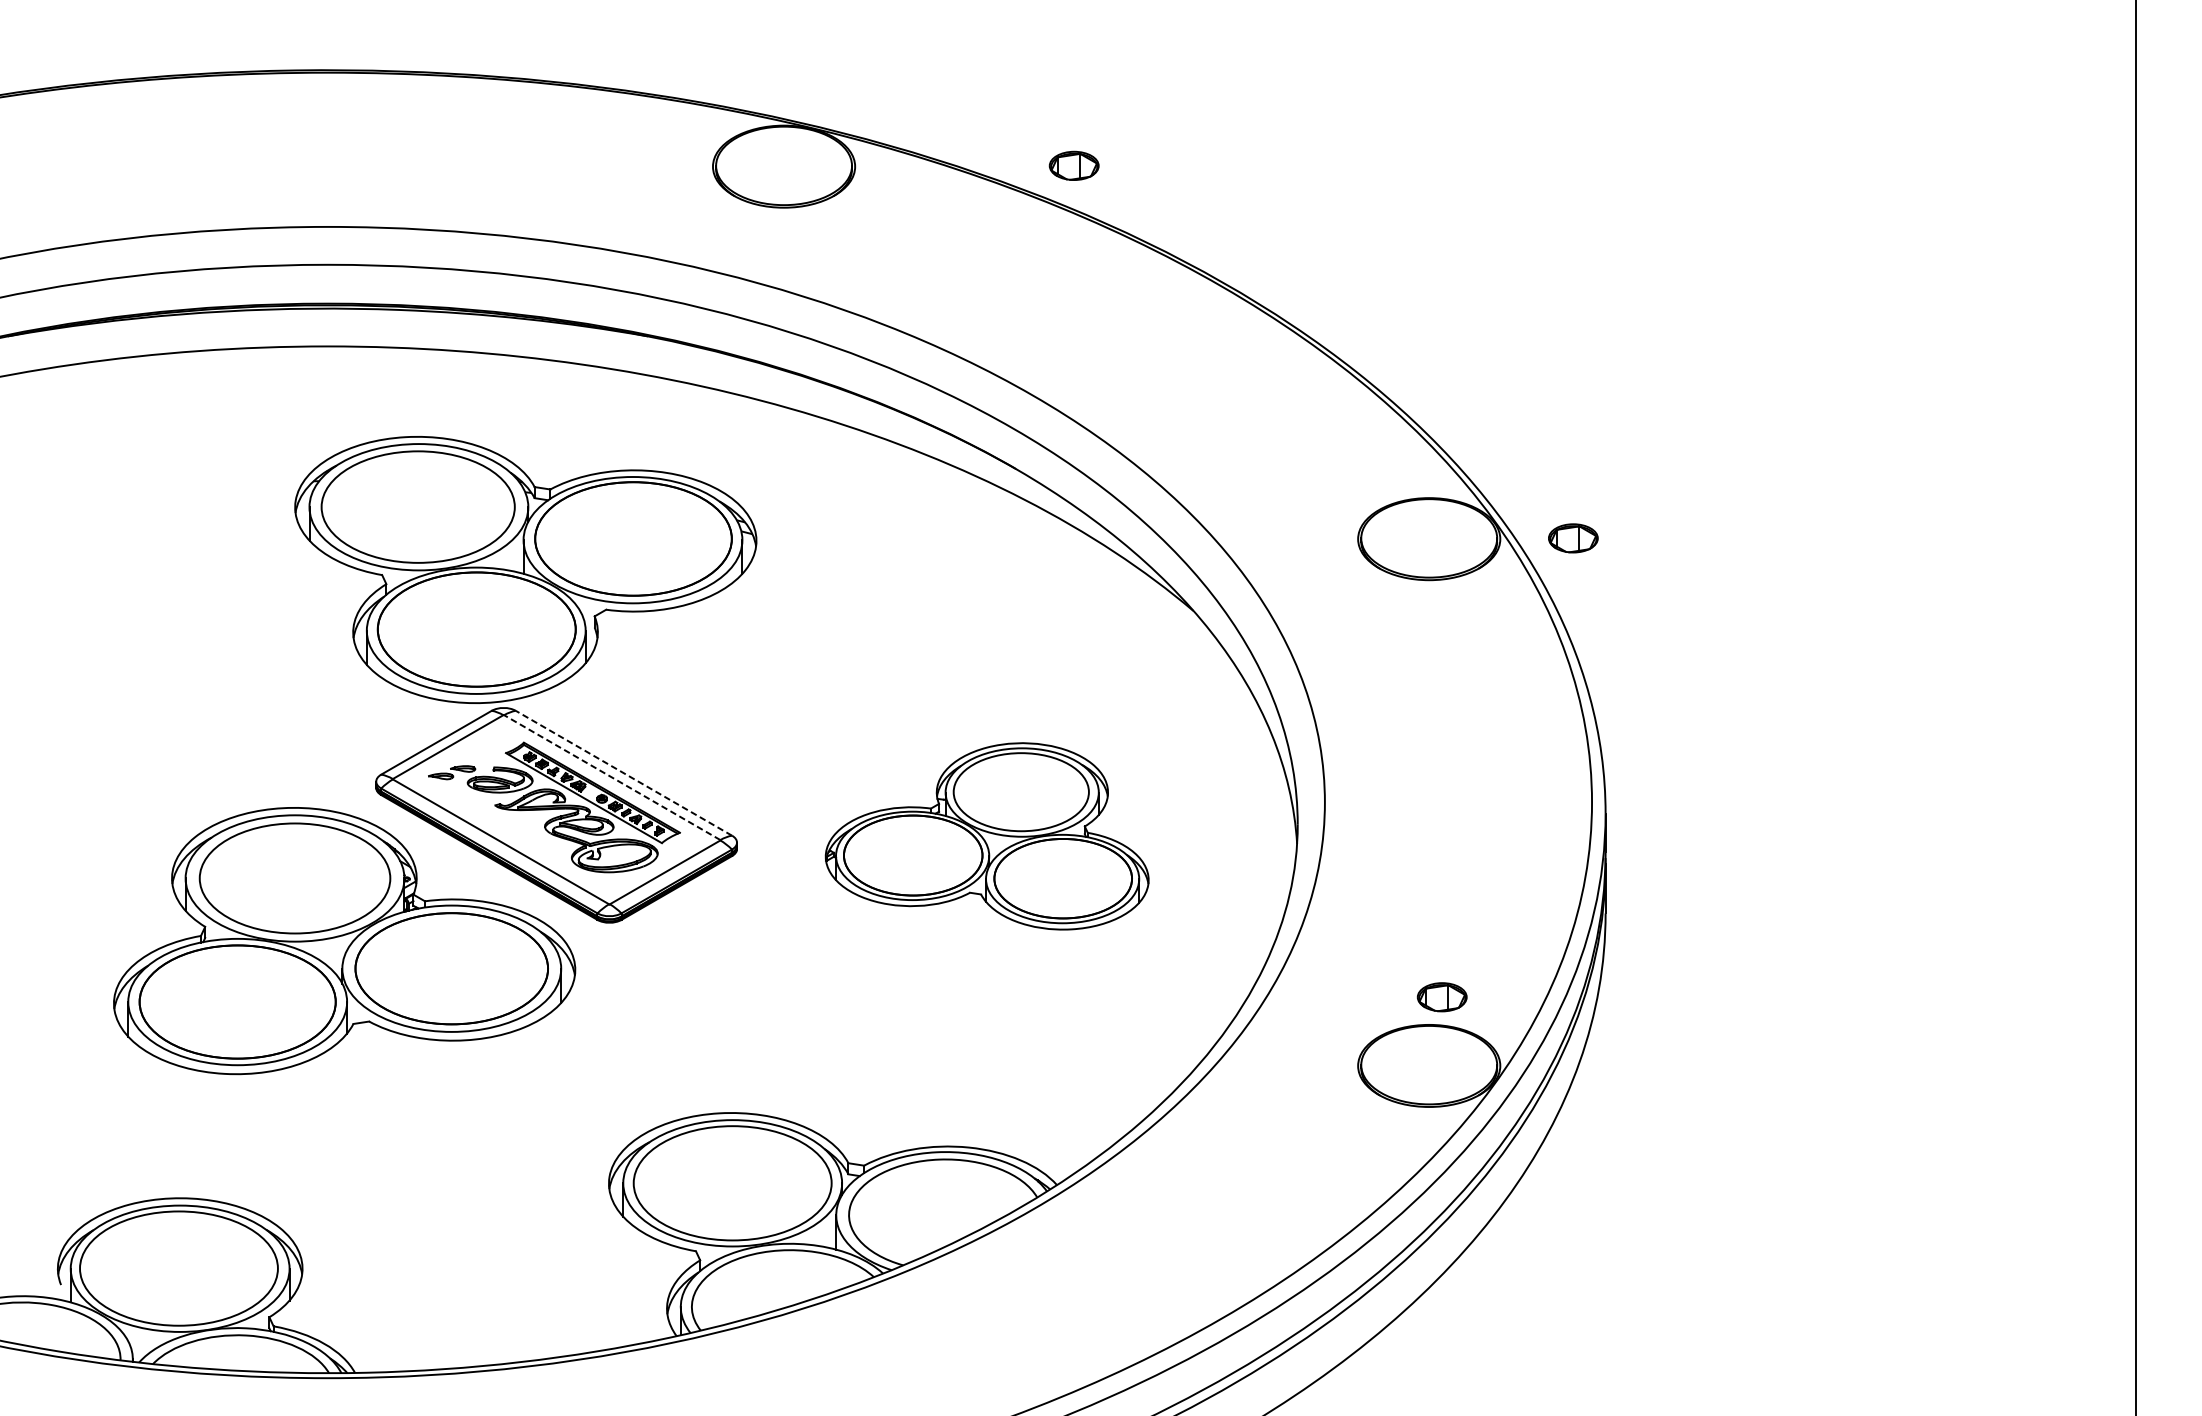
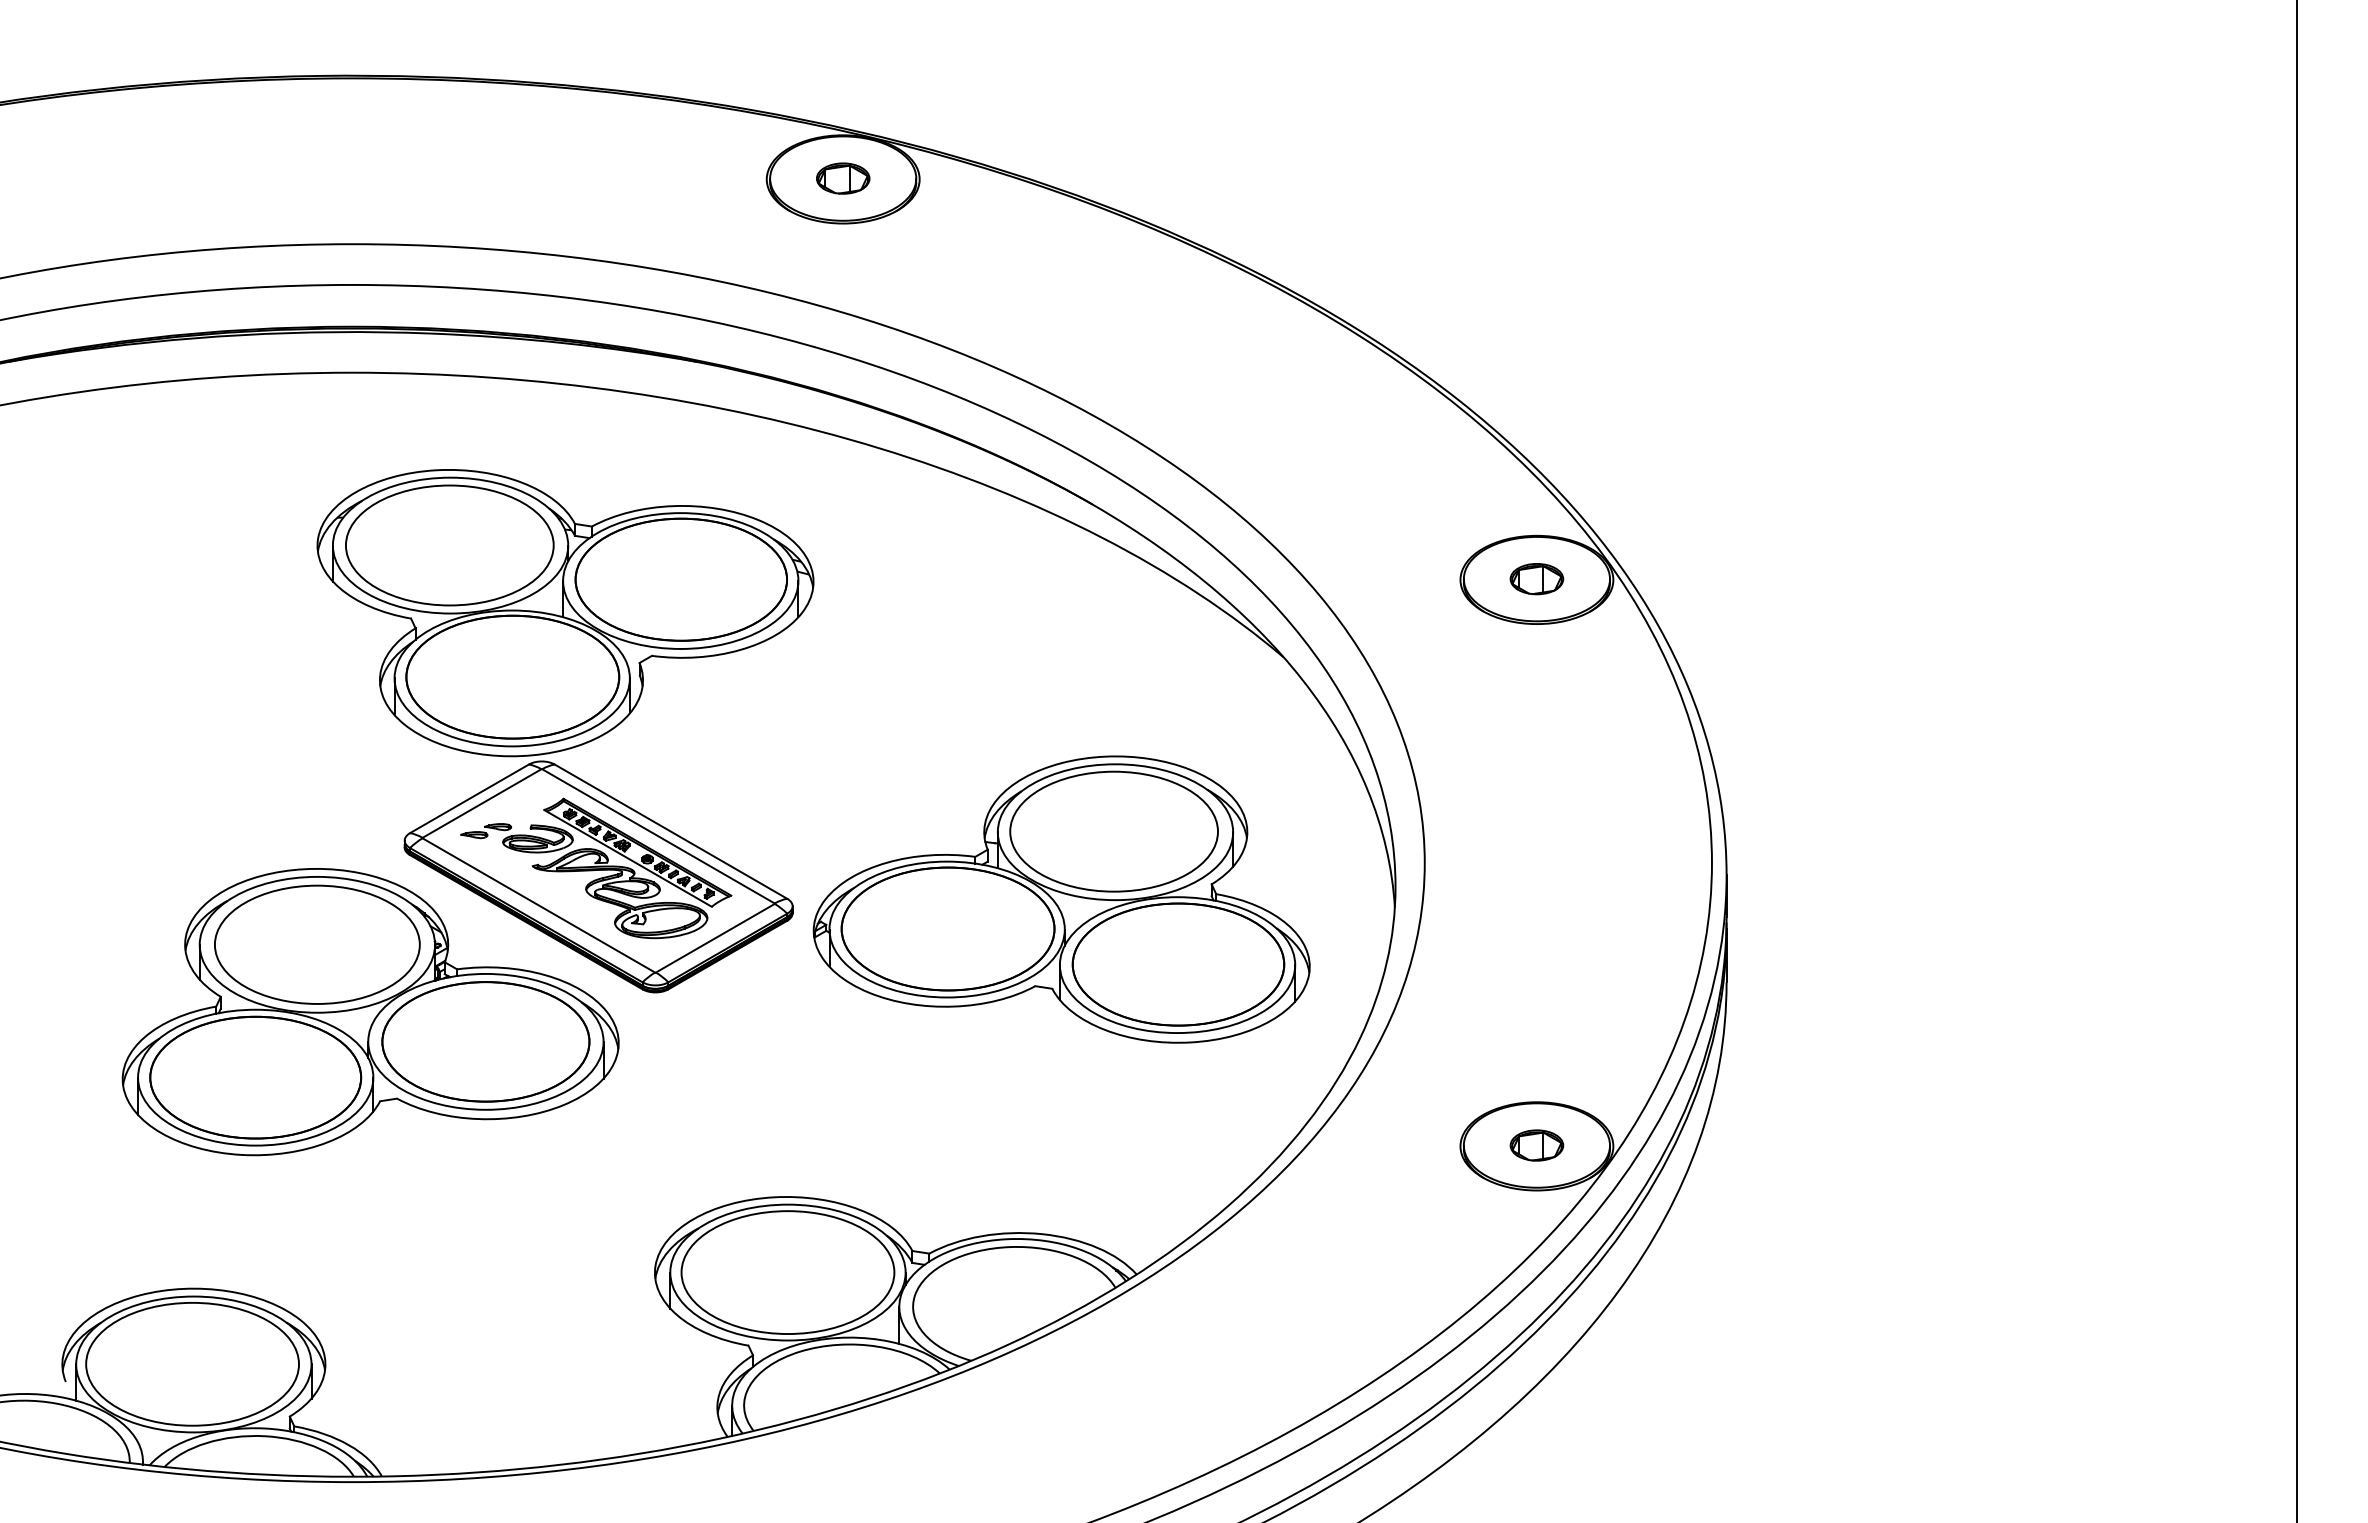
part: (1074, 165) -> (843, 178), moved
part: (1572, 538) -> (1536, 579), moved
line: (623, 773) -> (670, 831), dashed -> solid
line: (612, 777) -> (658, 836), dashed -> solid
part: (987, 836) -> (1061, 899), size x1.43
part: (1441, 997) -> (1536, 1145), moved

